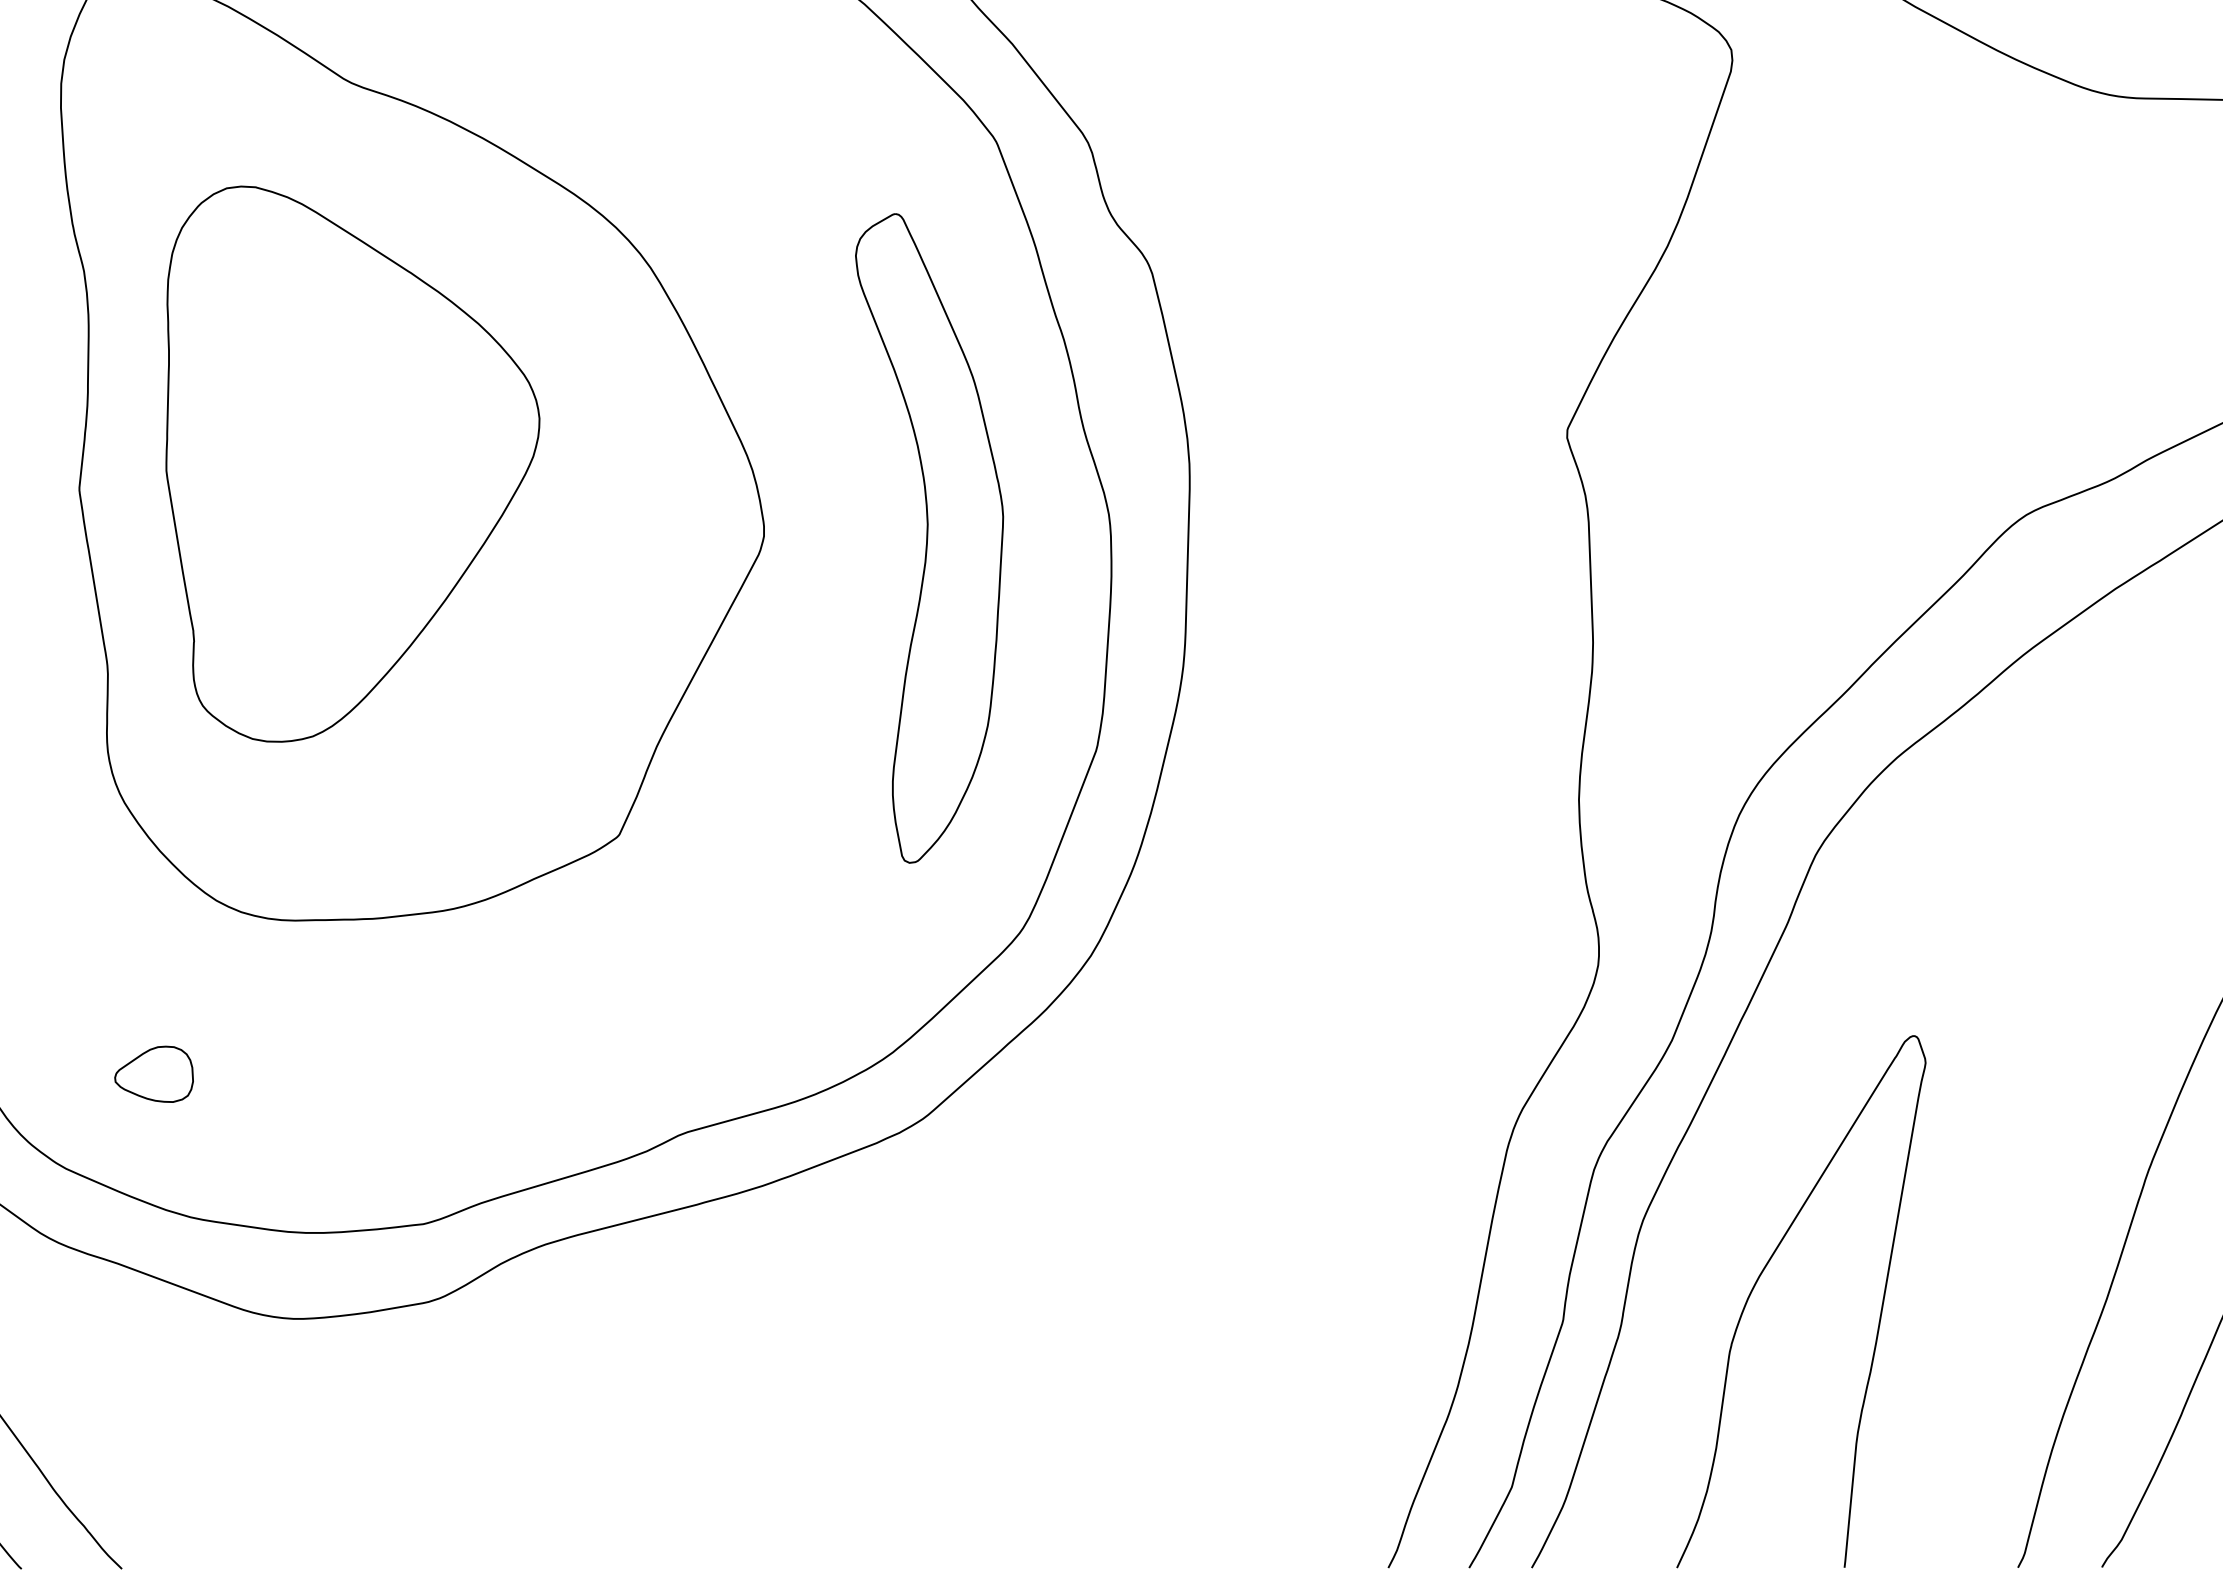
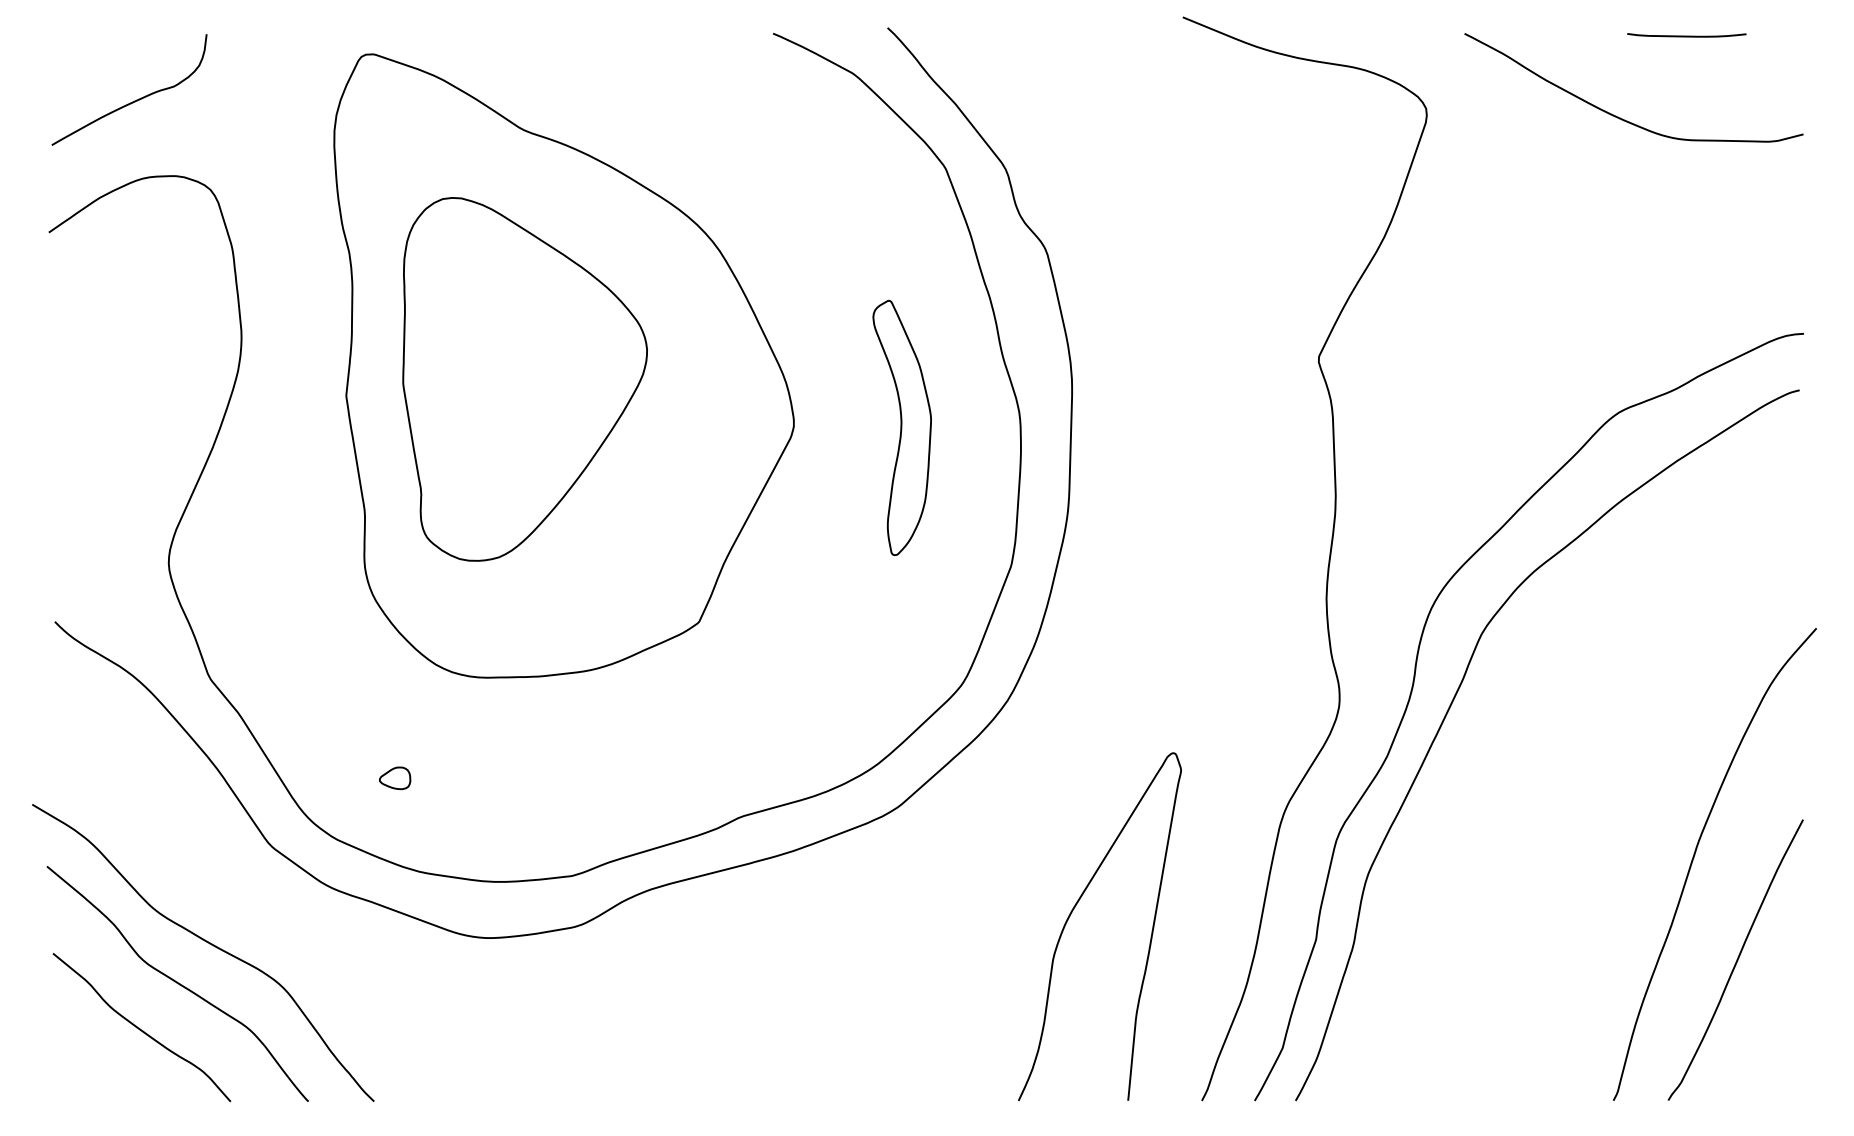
part: (930, 537) -> (902, 427), size x0.6
part: (153, 1074) -> (394, 778), size x0.6
curve: (1762, 1275) -> (1074, 909), moved

